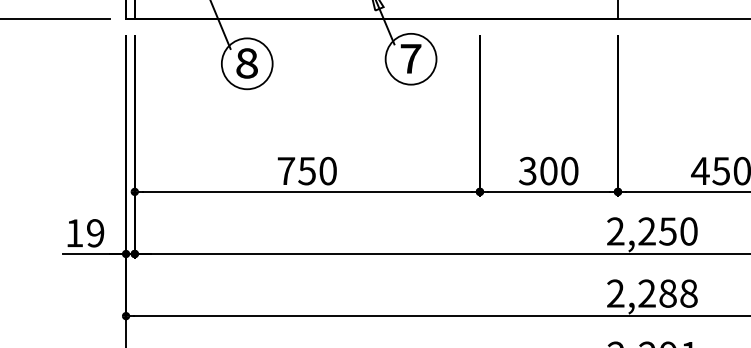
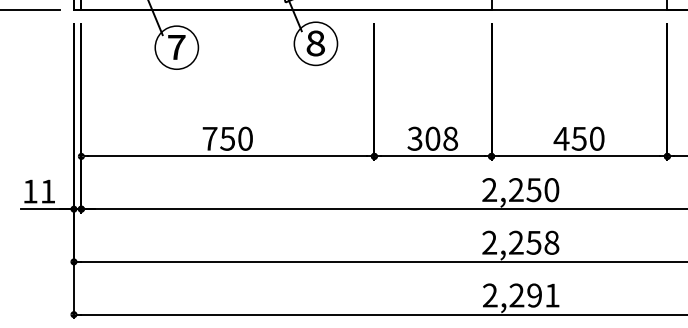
text: (410, 58) -> (315, 43), ⑦ -> ⑧
text: (246, 63) -> (176, 47), ⑧ -> ⑦
text: (569, 170) -> (450, 138), 300 -> 308
text: (94, 233) -> (47, 191), 19 -> 11
text: (667, 293) -> (533, 242), 2,288 -> 2,258

